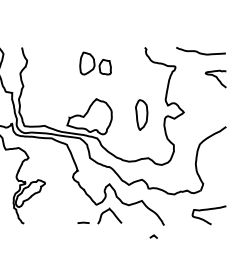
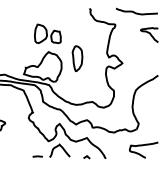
part: (95, 63) -> (47, 33), moved
part: (141, 114) -> (77, 58), moved
curve: (153, 236) -> (86, 157), moved

